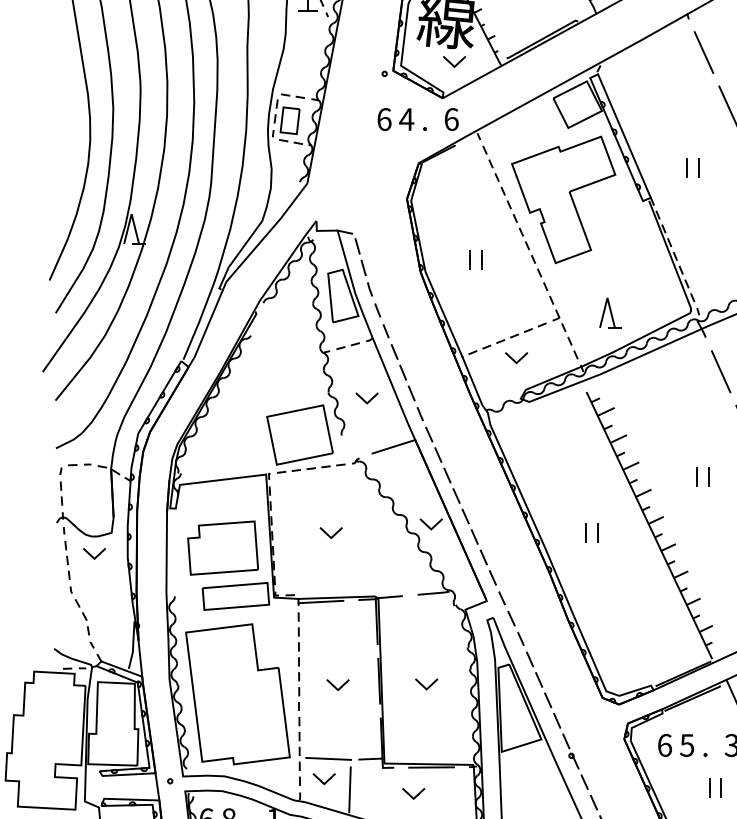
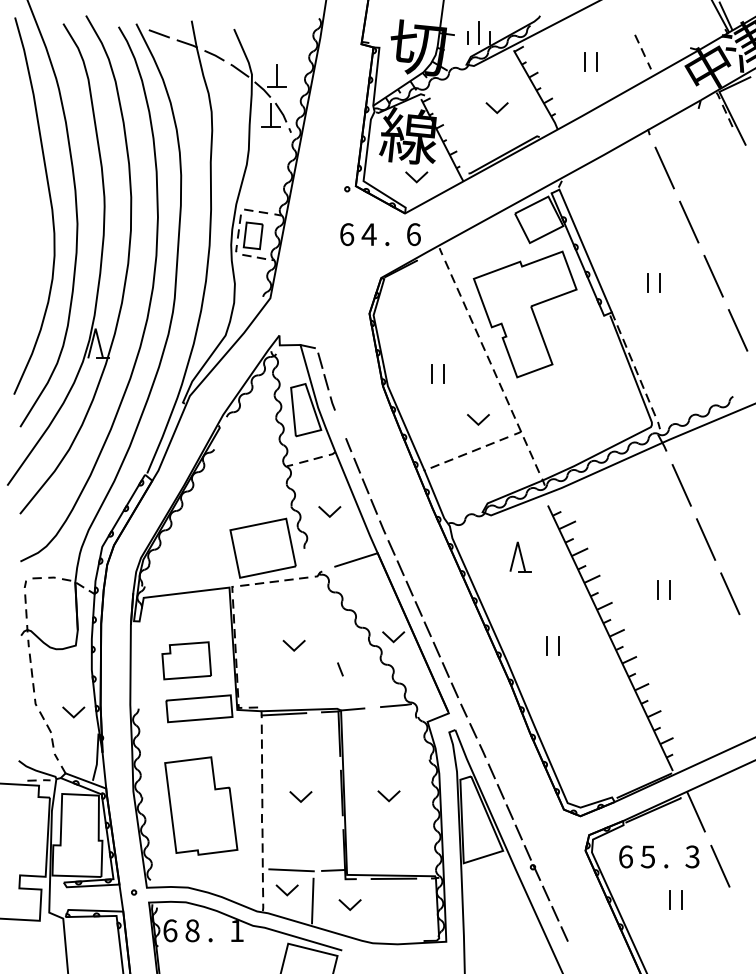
line: (377, 310) -> (340, 669), moved
part: (610, 312) -> (520, 556), moved
line: (514, 359) -> (476, 421), moved
part: (222, 547) -> (186, 660), size x0.7
line: (92, 554) -> (71, 713), moved
part: (237, 693) -> (200, 805), size x0.7
line: (411, 795) -> (347, 906), moved

